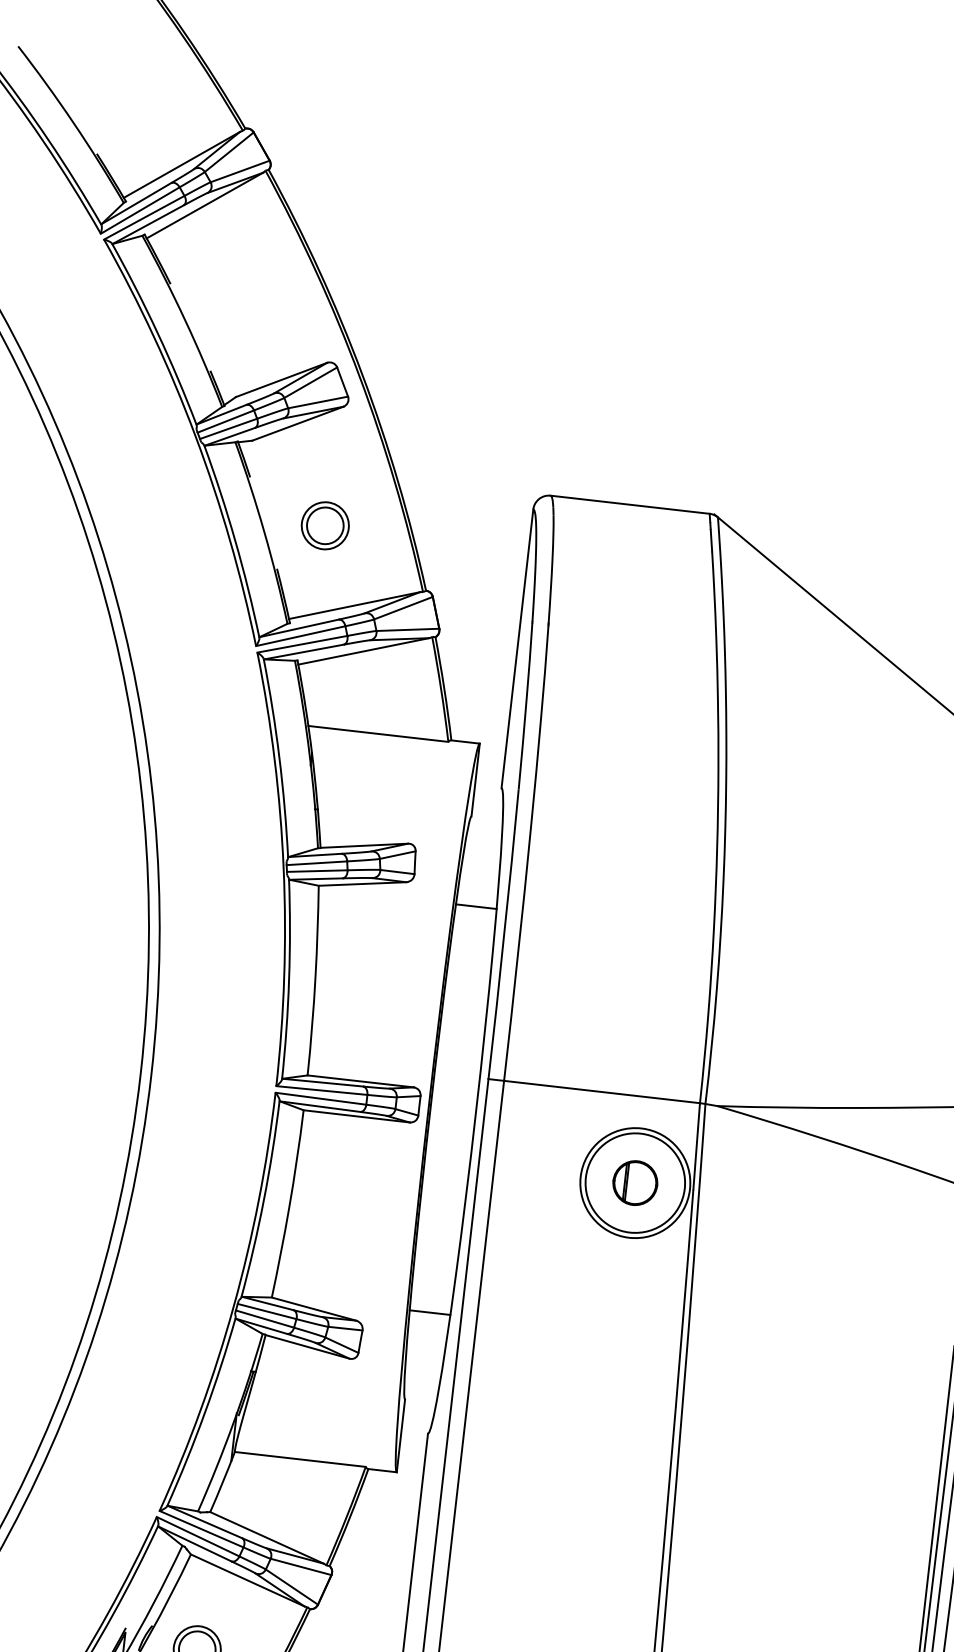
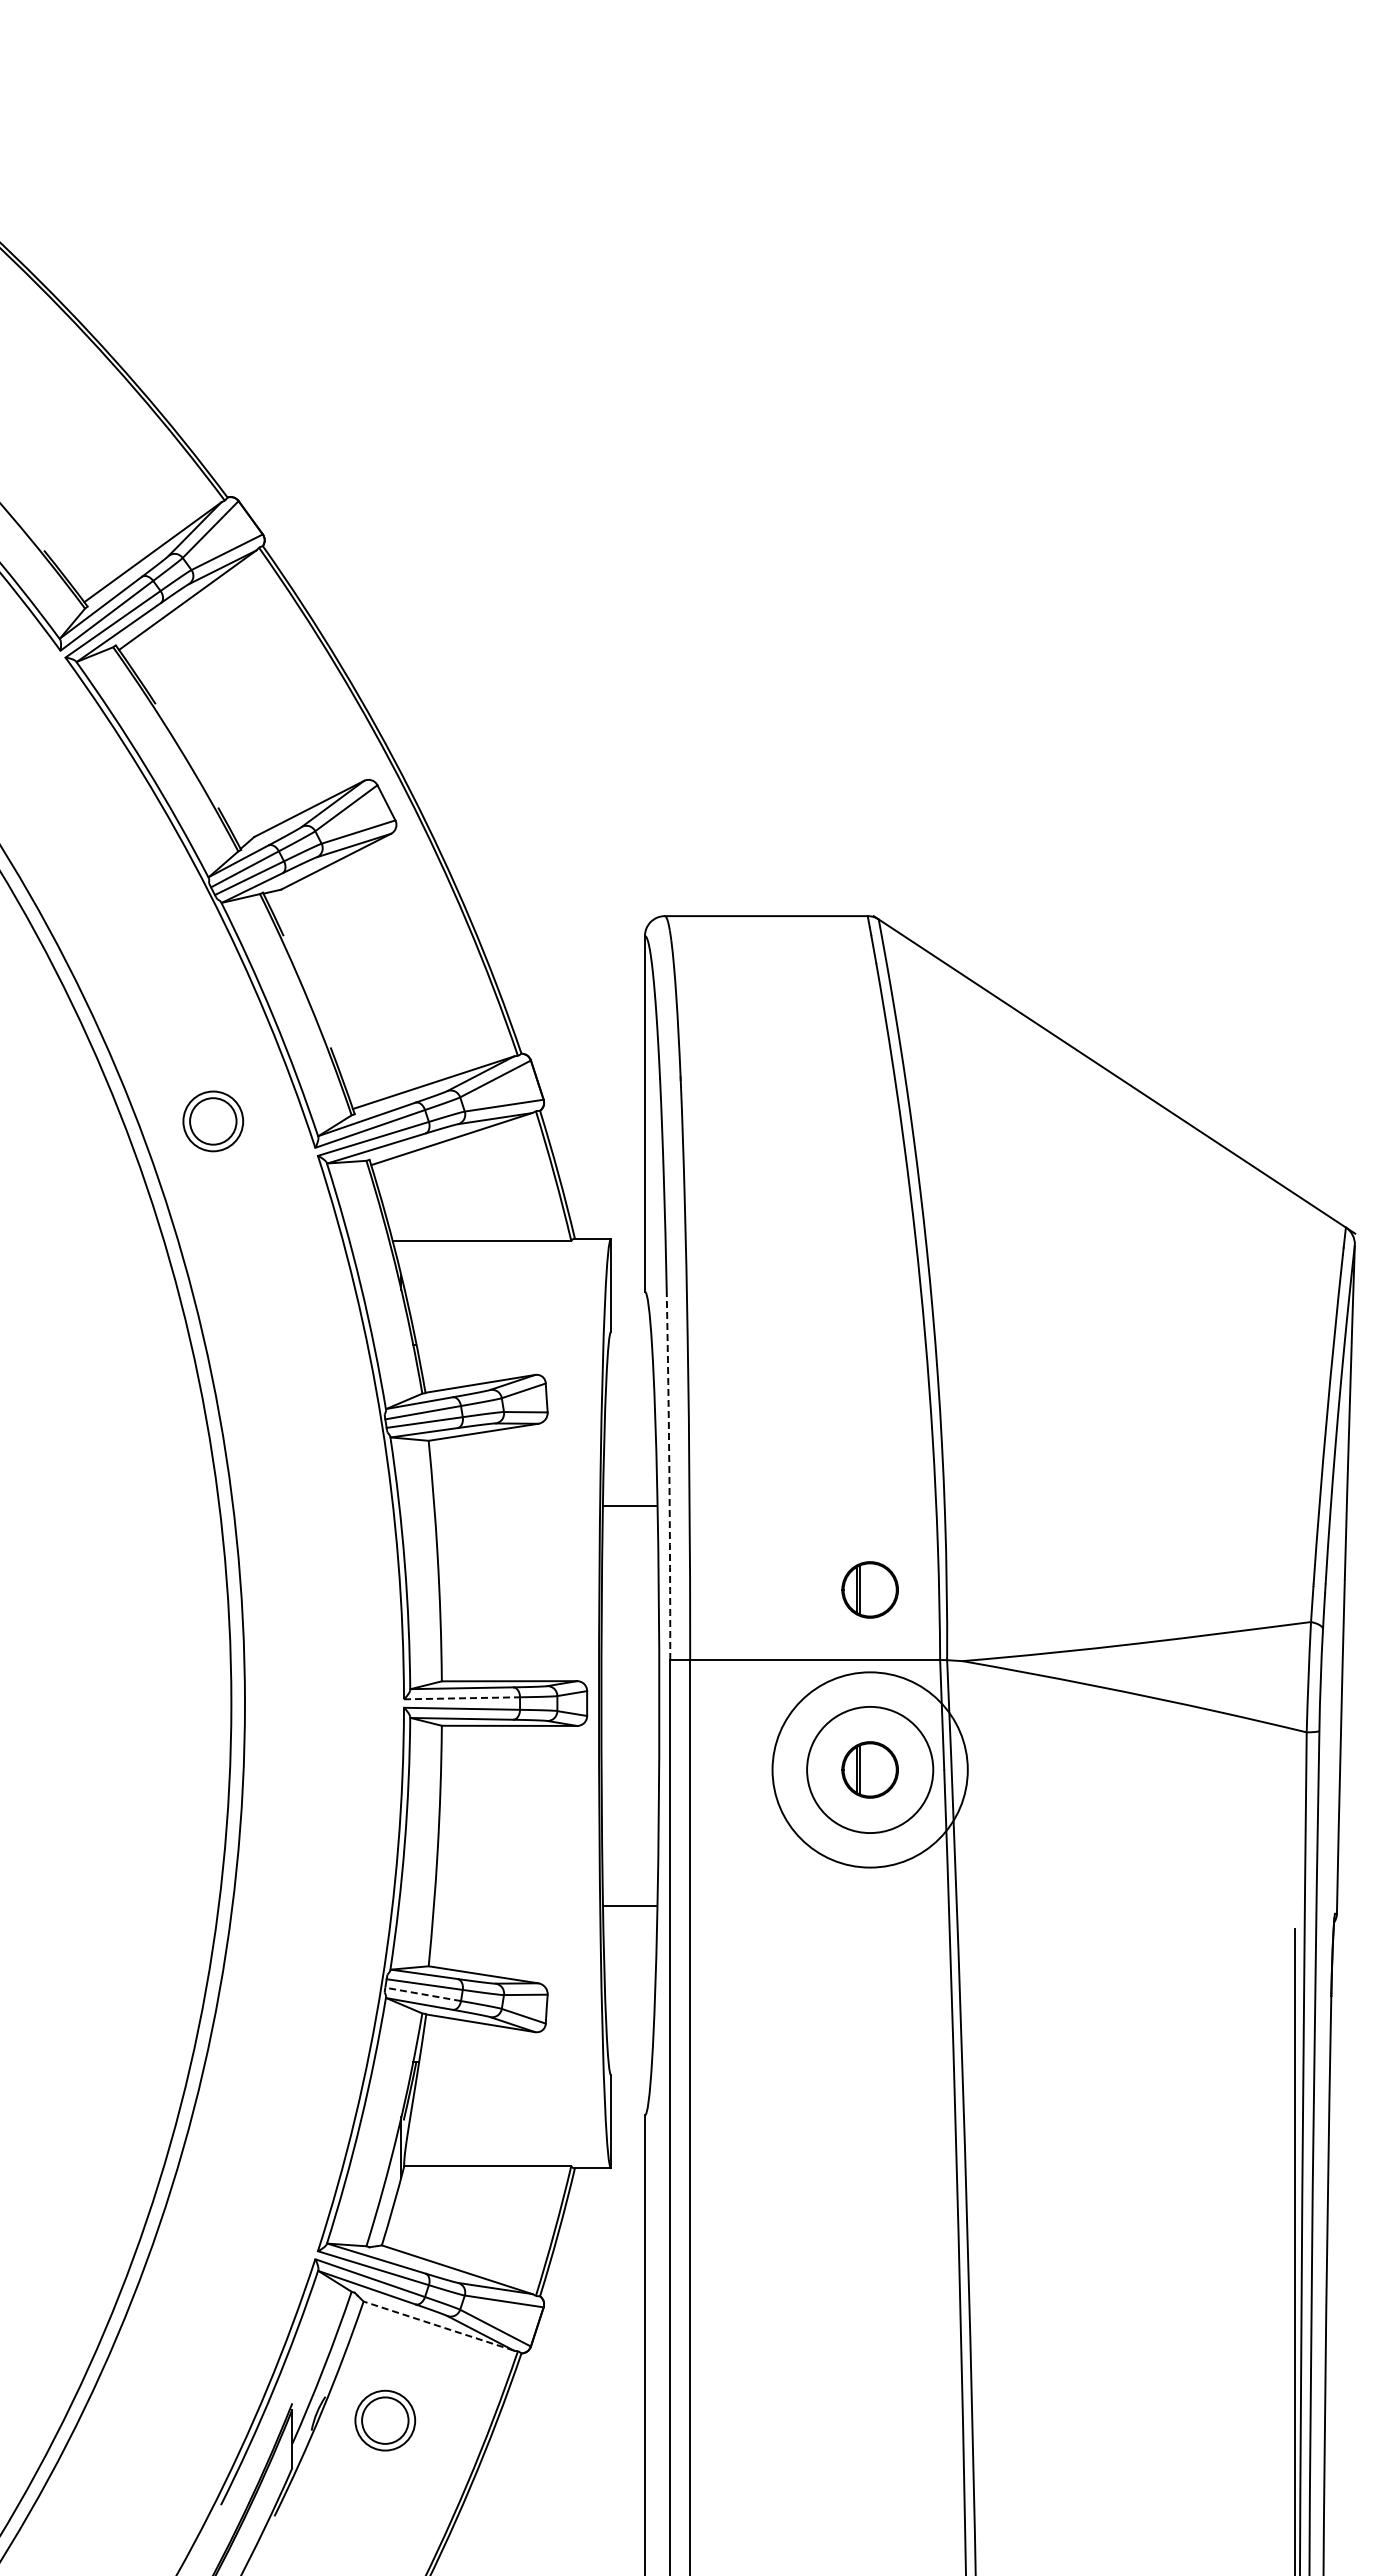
part: (325, 525) -> (213, 1121), moved
line: (476, 906) -> (630, 1505), moved
arc: (504, 934) -> (669, 1475), solid -> dashed
part: (650, 1041) -> (869, 1589), added
line: (322, 1090) -> (462, 1698), solid -> dashed
circle: (634, 1182) -> (869, 1769), size x1.4
line: (430, 1312) -> (630, 1905), moved
line: (264, 1319) -> (422, 1994), solid -> dashed
line: (247, 1579) -> (438, 2325), solid -> dashed

